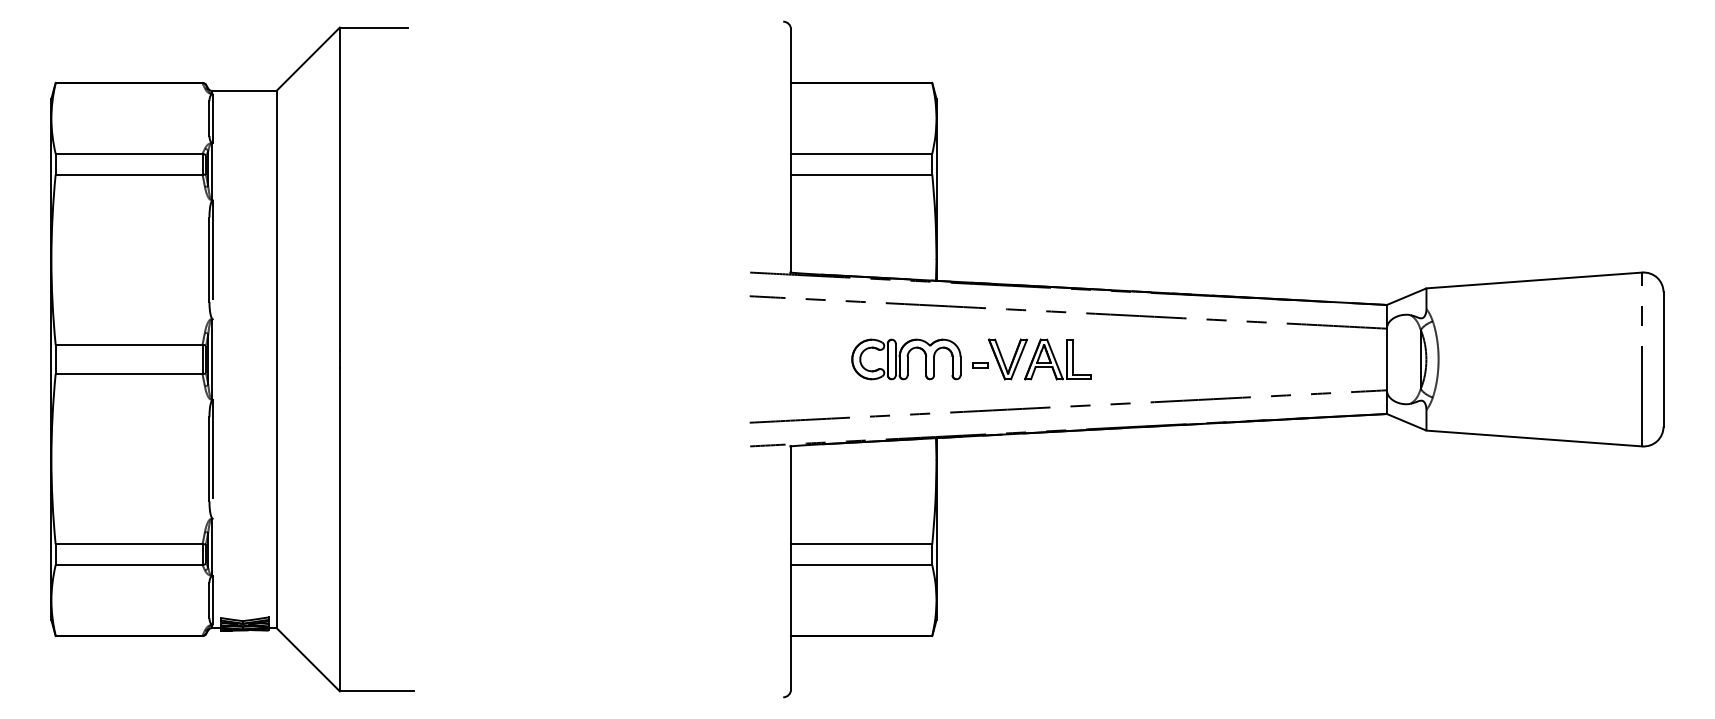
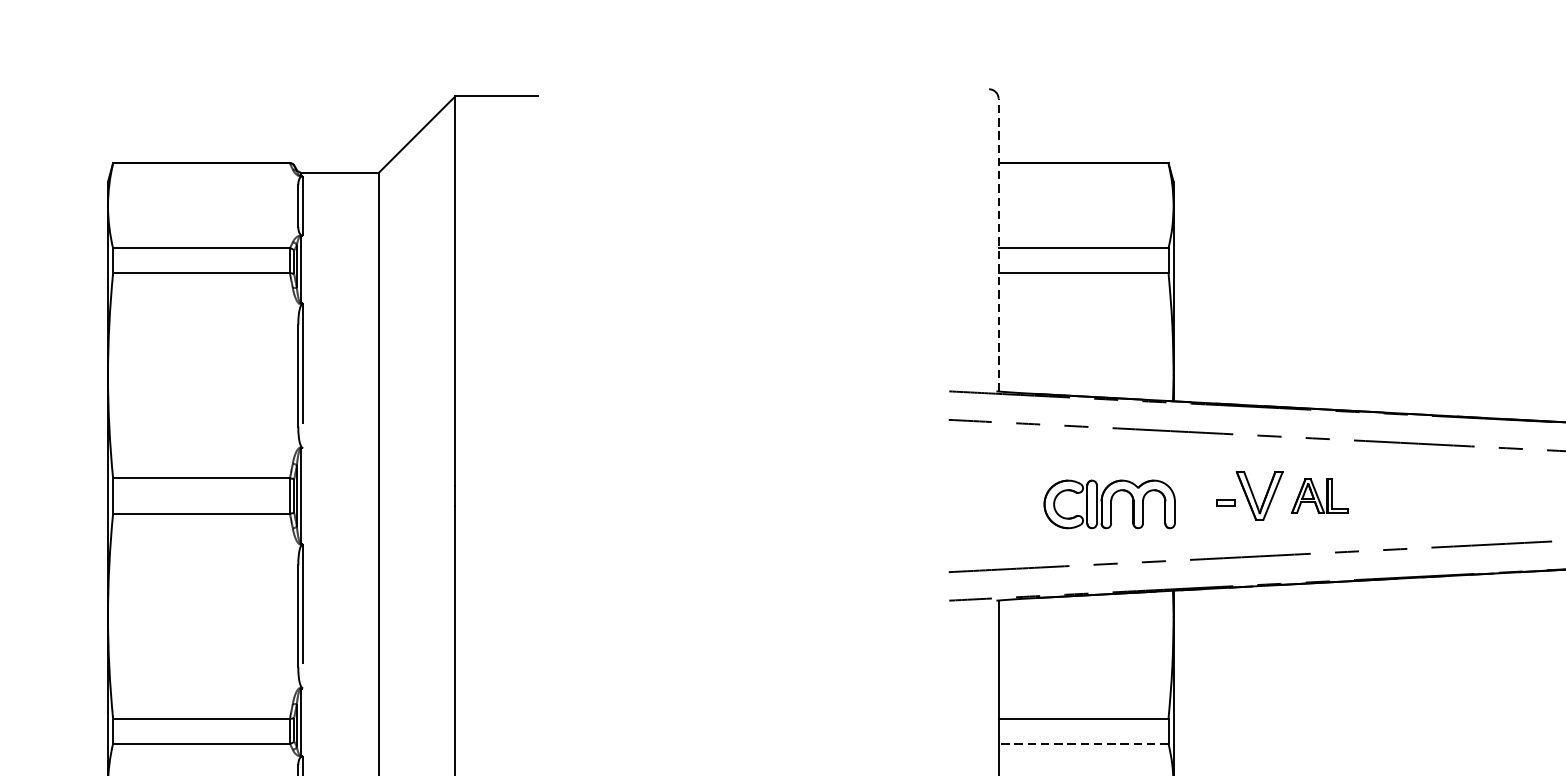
line: (791, 151) -> (999, 245), solid -> dashed
part: (906, 359) -> (1109, 504), moved
part: (1057, 359) -> (1319, 496), size x0.7
line: (861, 565) -> (1083, 744), solid -> dashed

